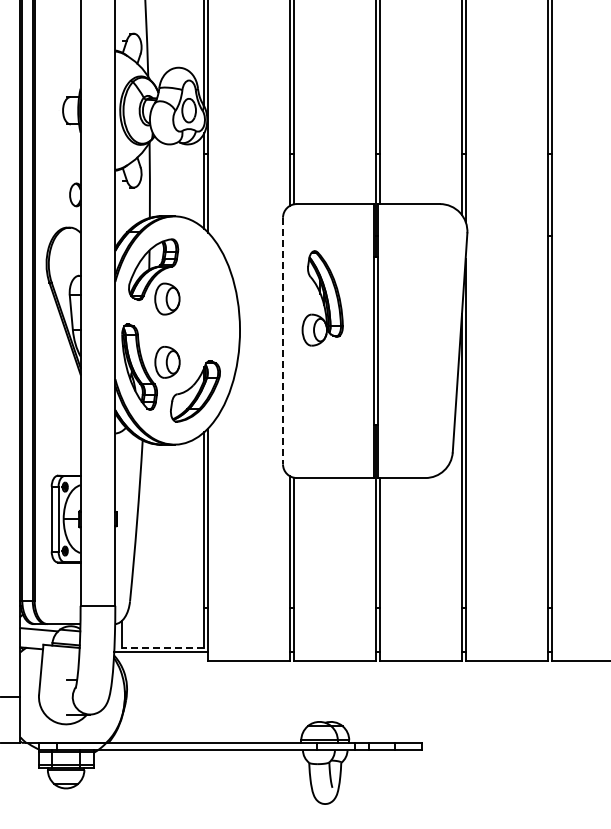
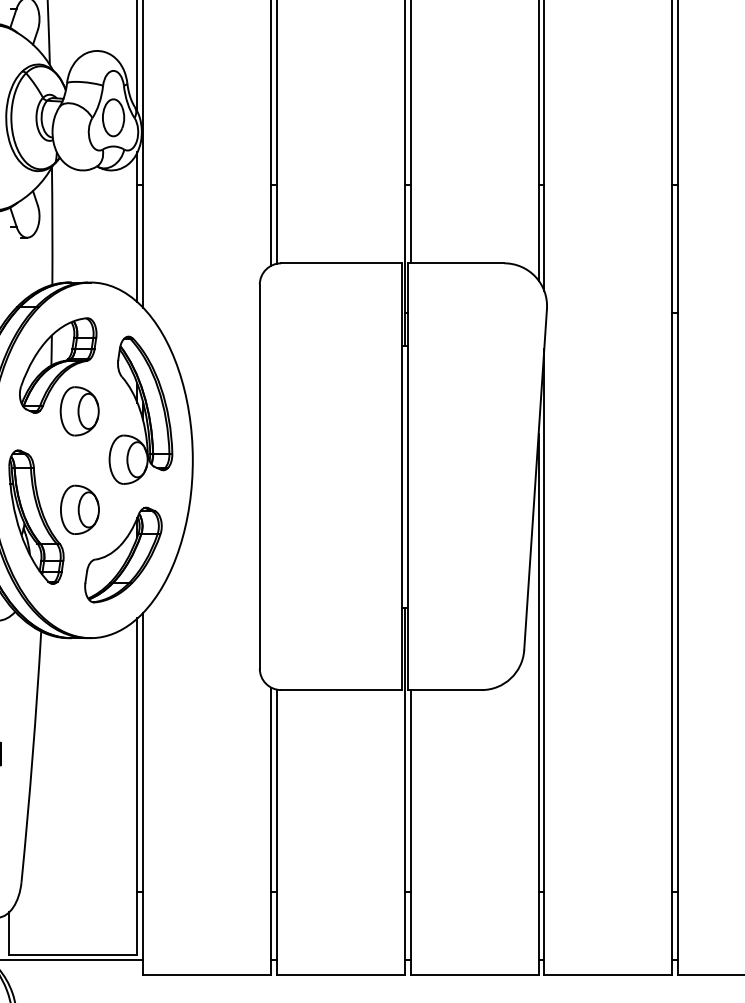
part: (322, 298) -> (140, 410), moved
line: (283, 341) -> (260, 477), dashed -> solid
line: (162, 647) -> (72, 954), dashed -> solid

